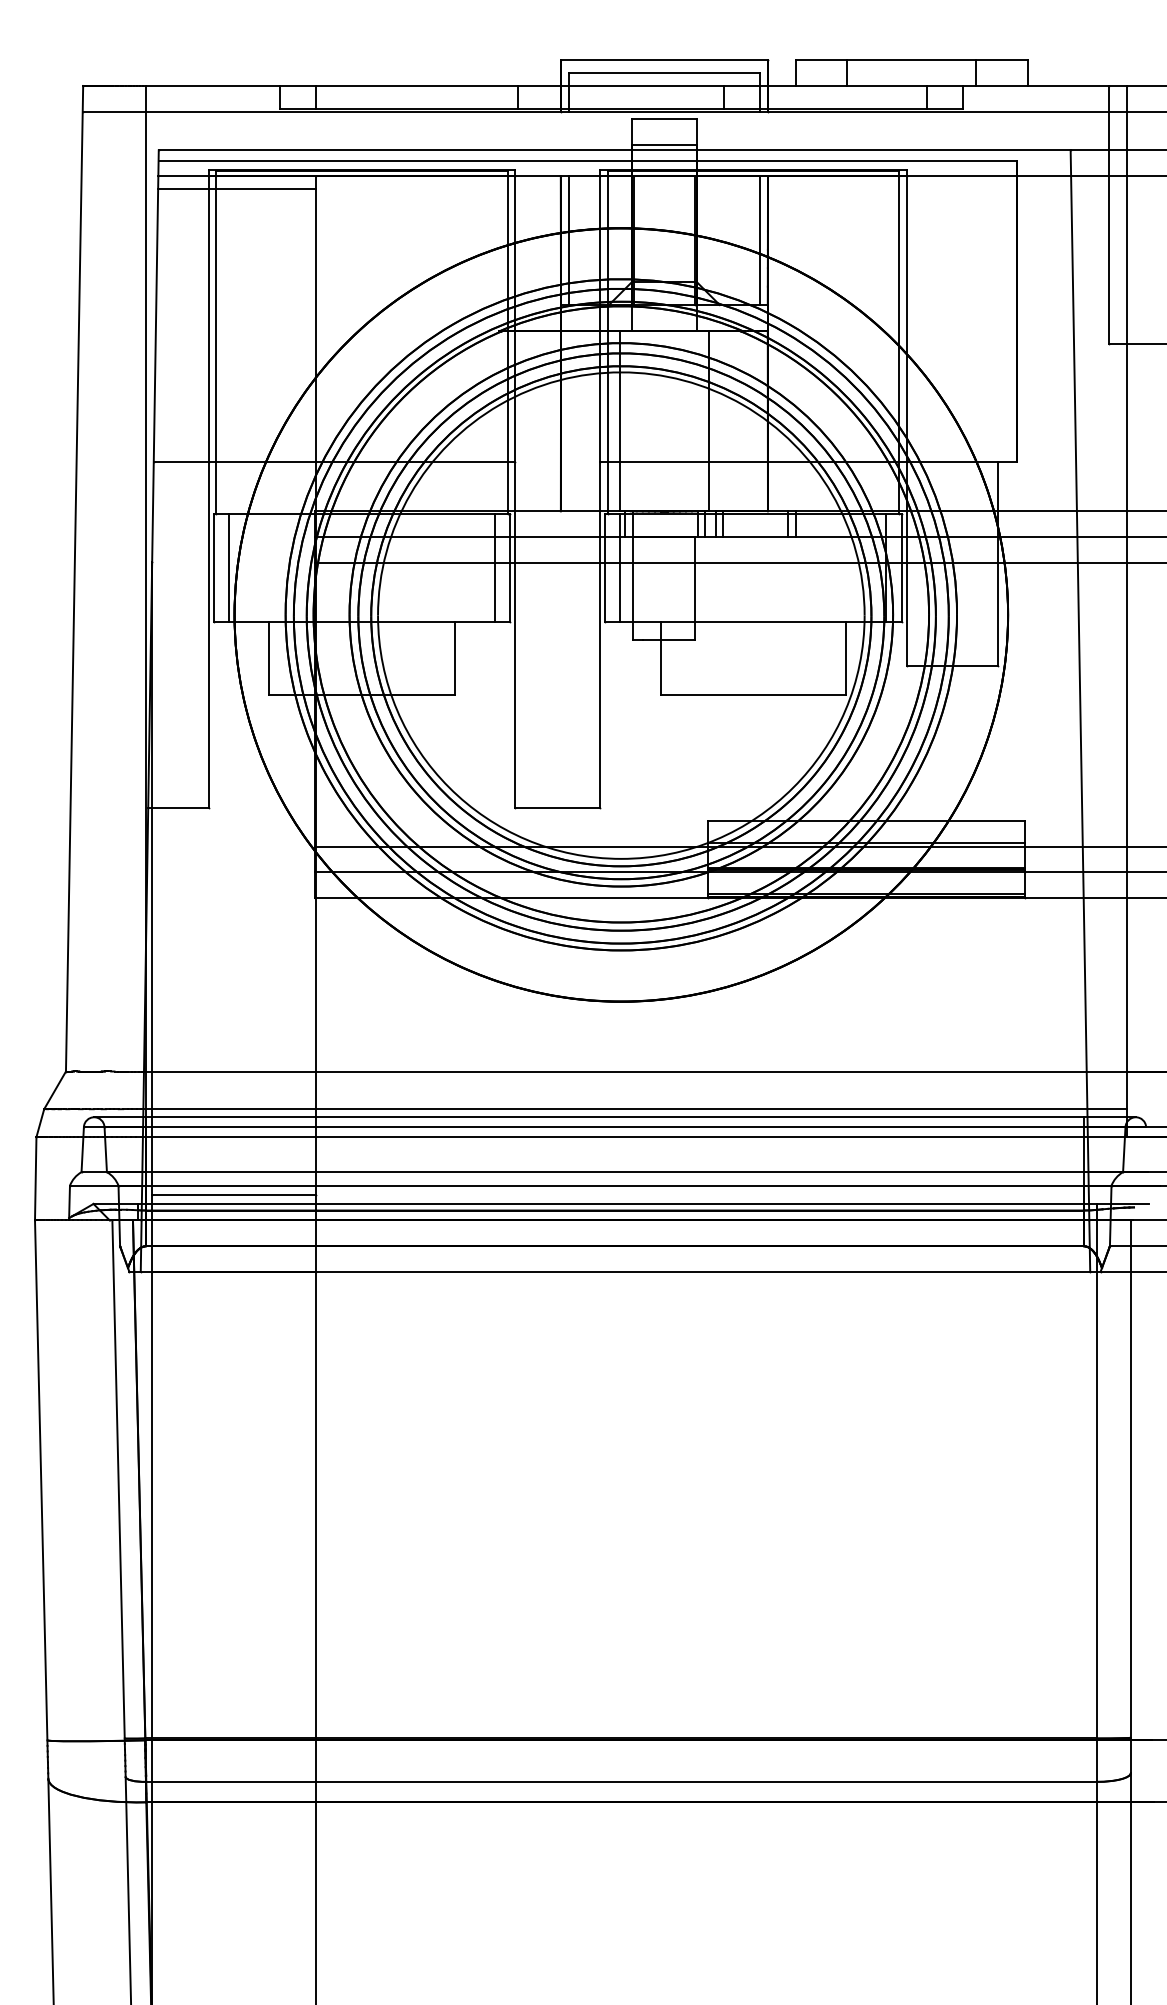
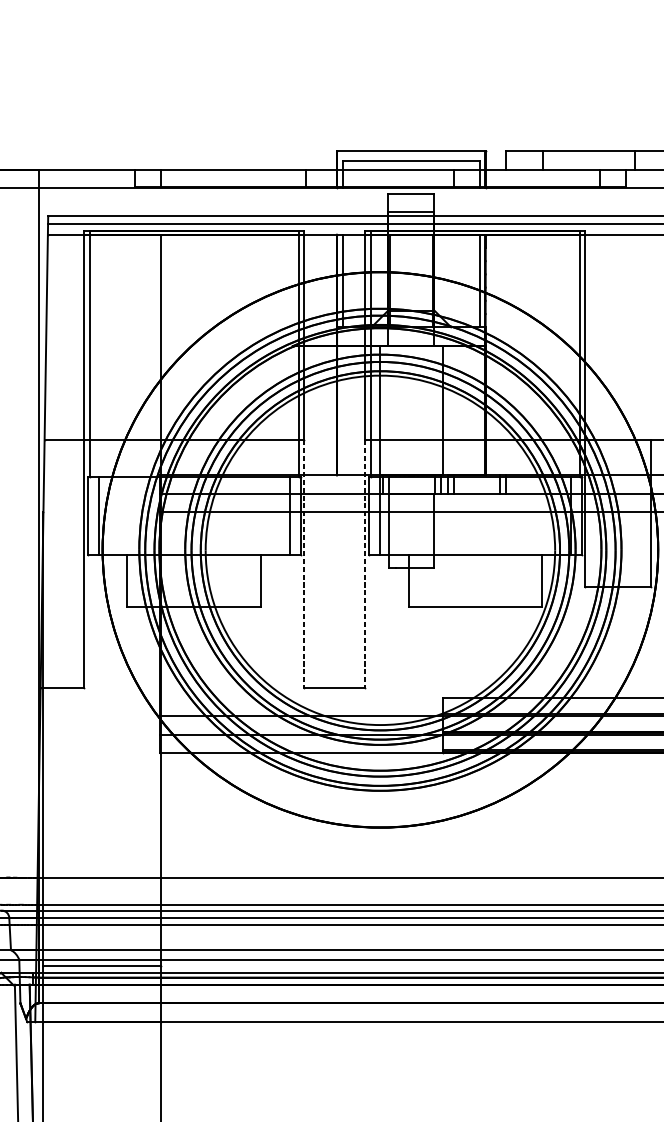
line: (236, 188) -> (104, 243), removed
line: (515, 635) -> (304, 564), solid -> dashed
line: (599, 635) -> (364, 564), solid -> dashed

